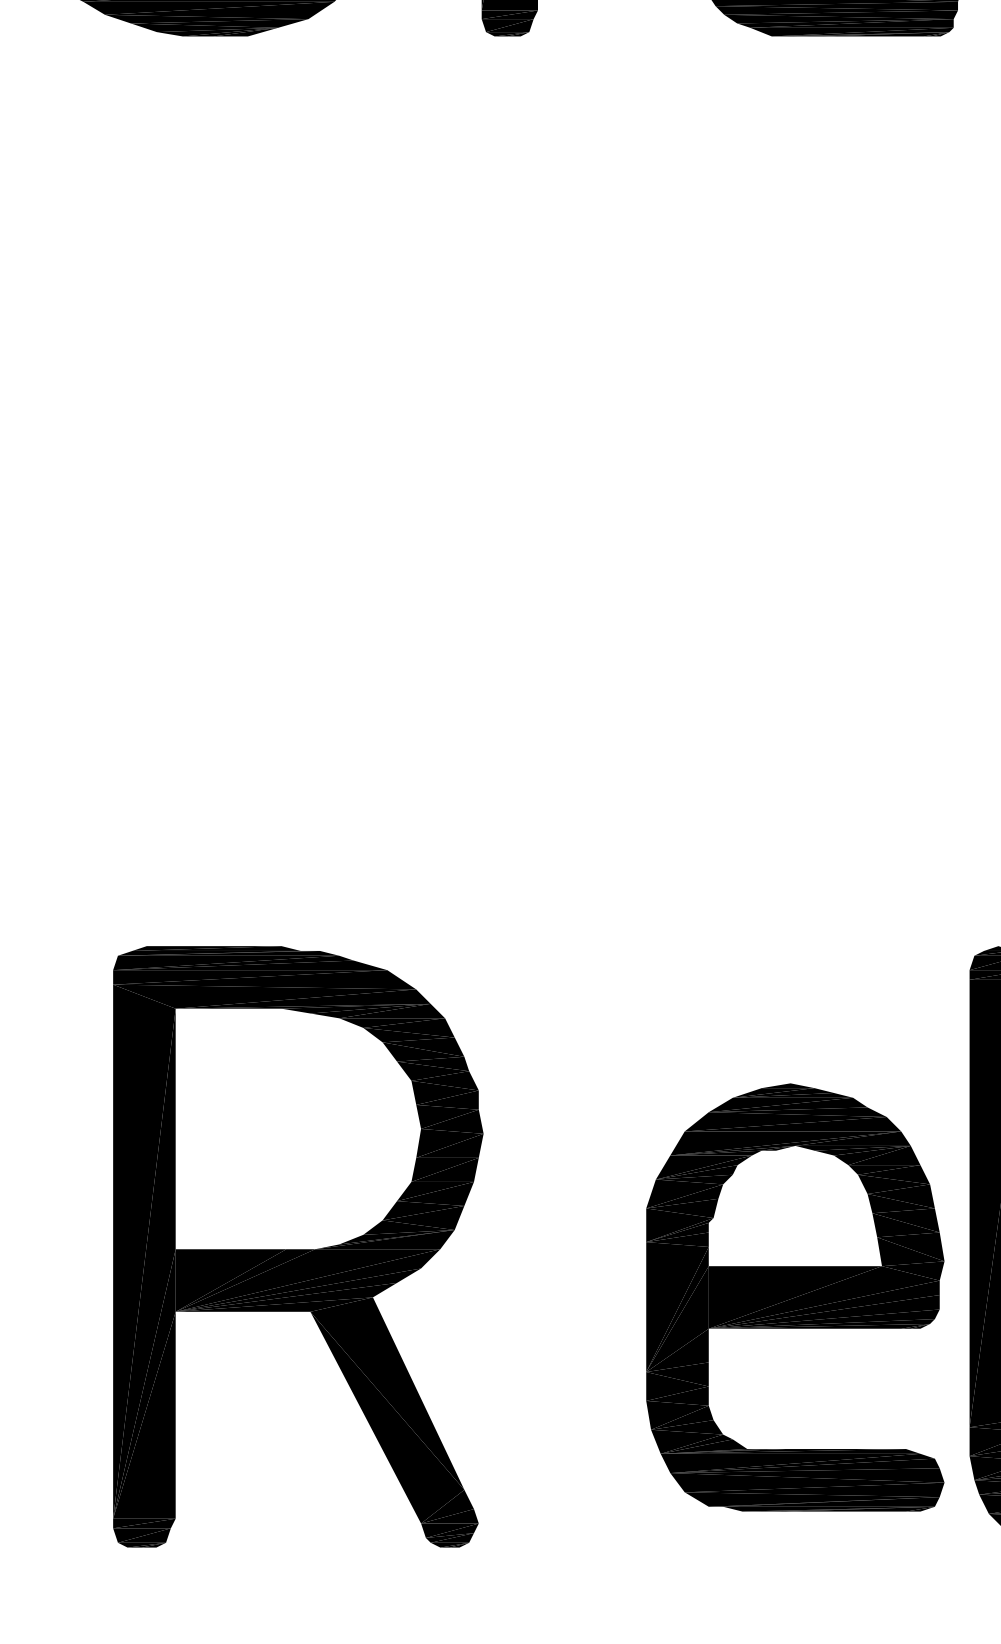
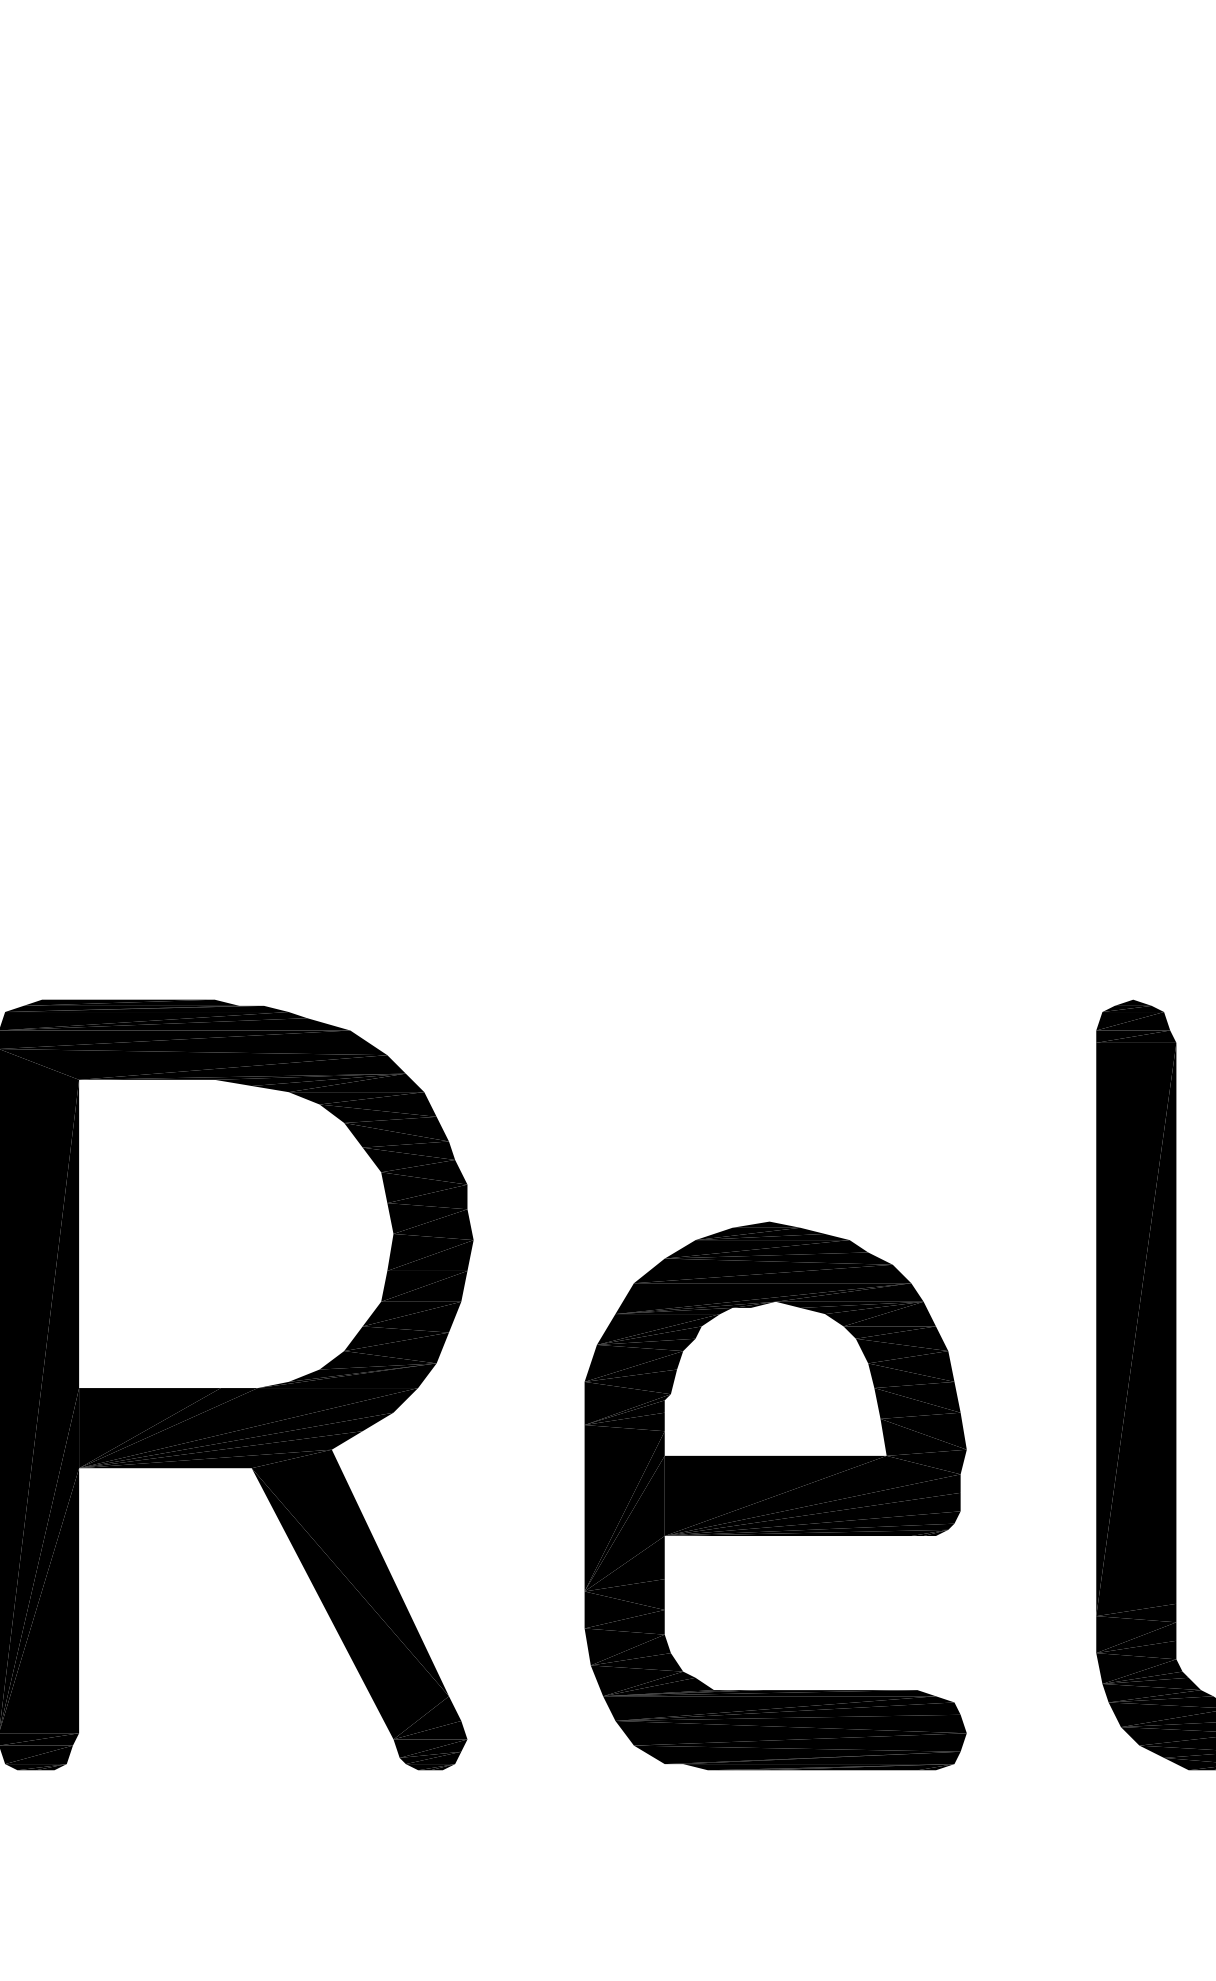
part: (795, 1297) -> (775, 1495), moved

